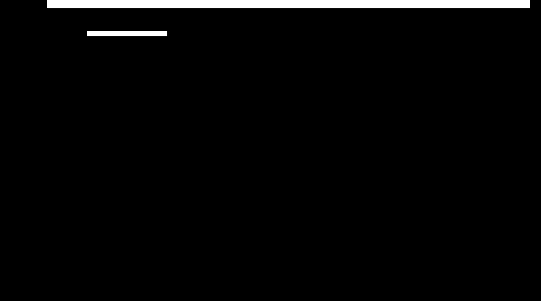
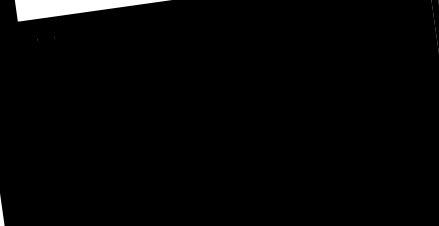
fill: (126, 32) -> (88, 33), added

